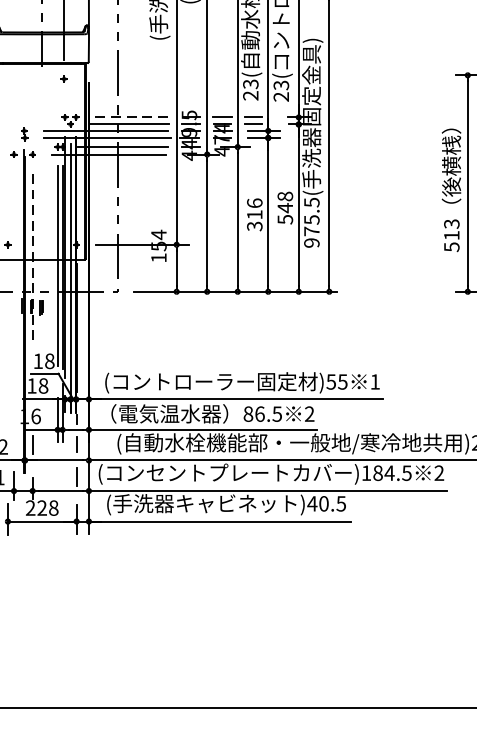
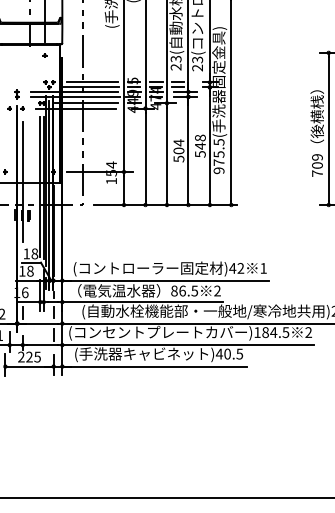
line: (131, 117) -> (92, 82), dashed -> solid
text: (254, 214) -> (178, 150), 316 -> 504
text: (451, 235) -> (317, 165), 513 -> 709
line: (32, 259) -> (22, 182), dashed -> solid
text: (336, 382) -> (236, 268), )55 -> )42
text: (53, 507) -> (37, 356), 228 -> 225

